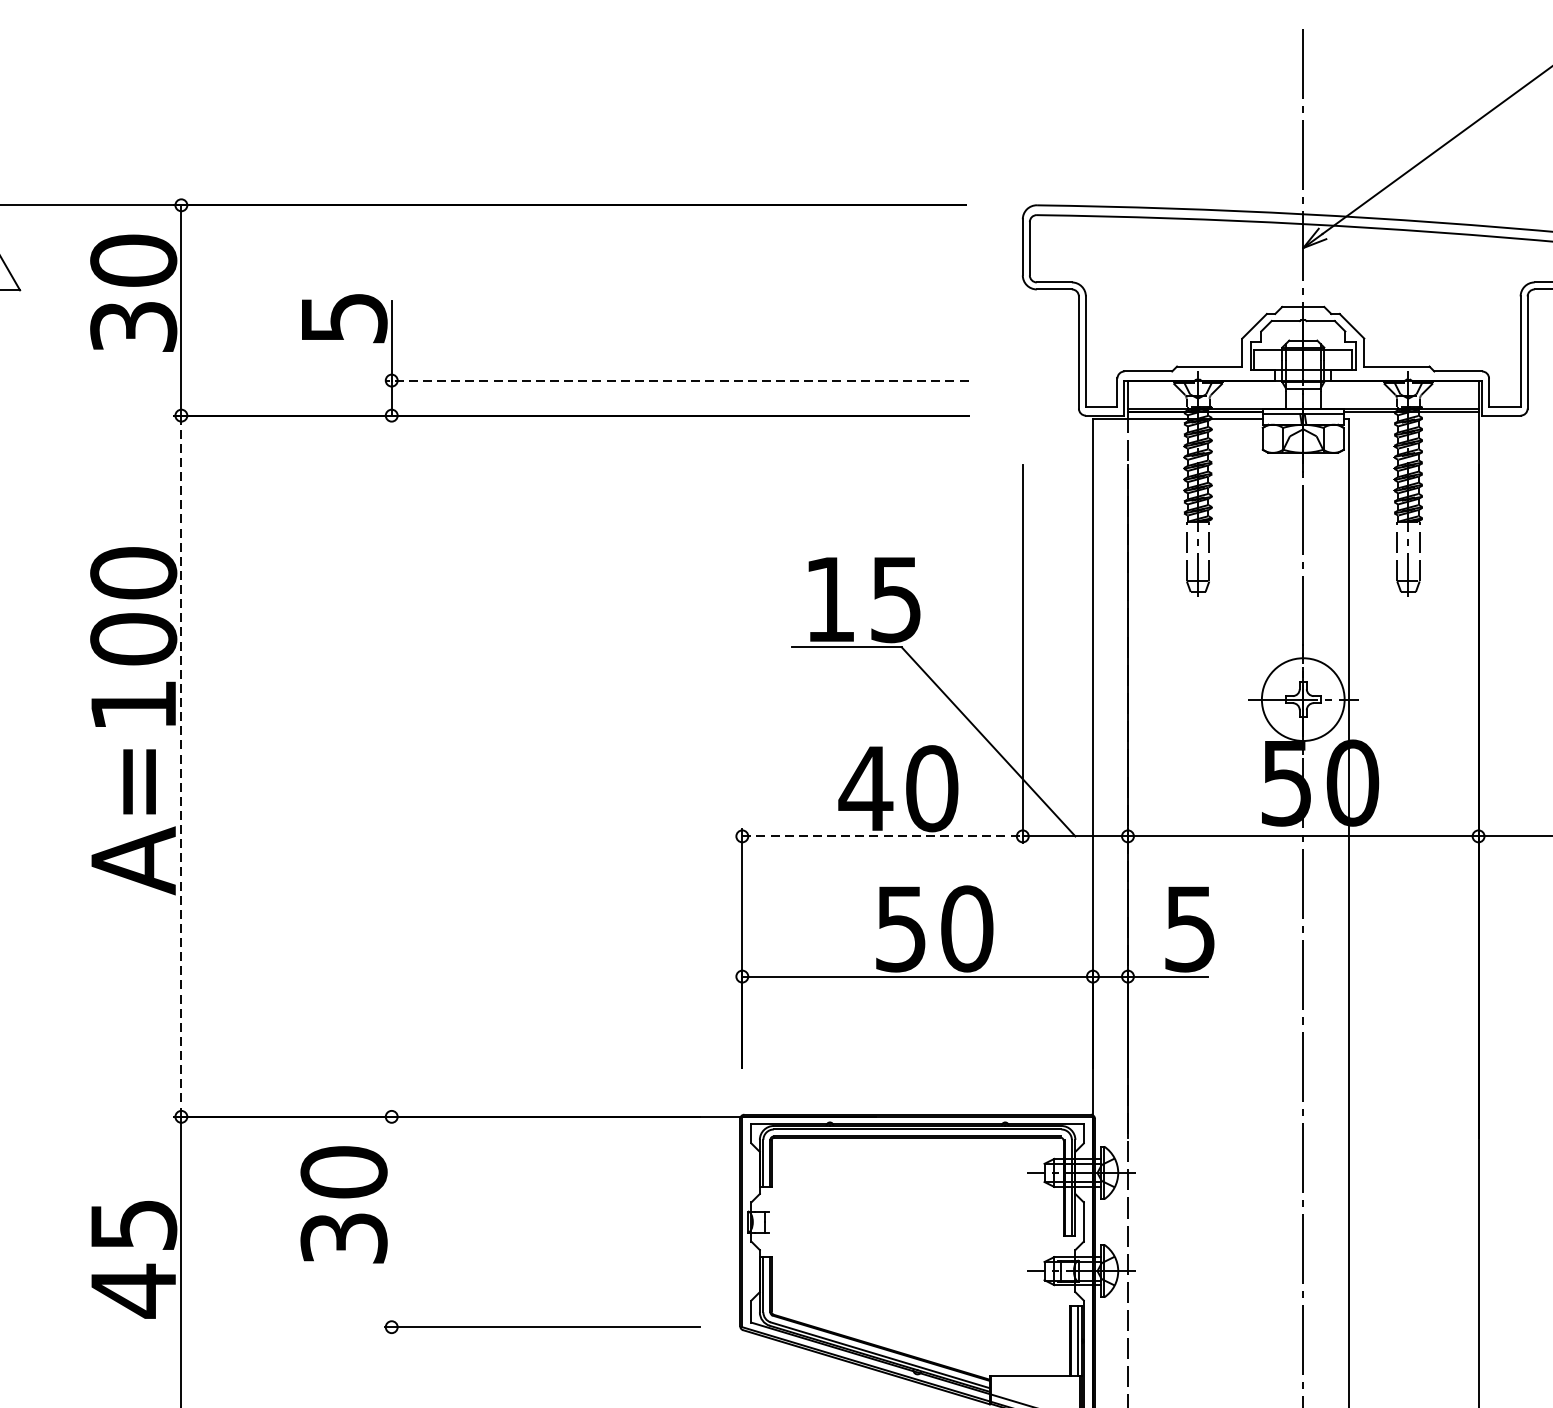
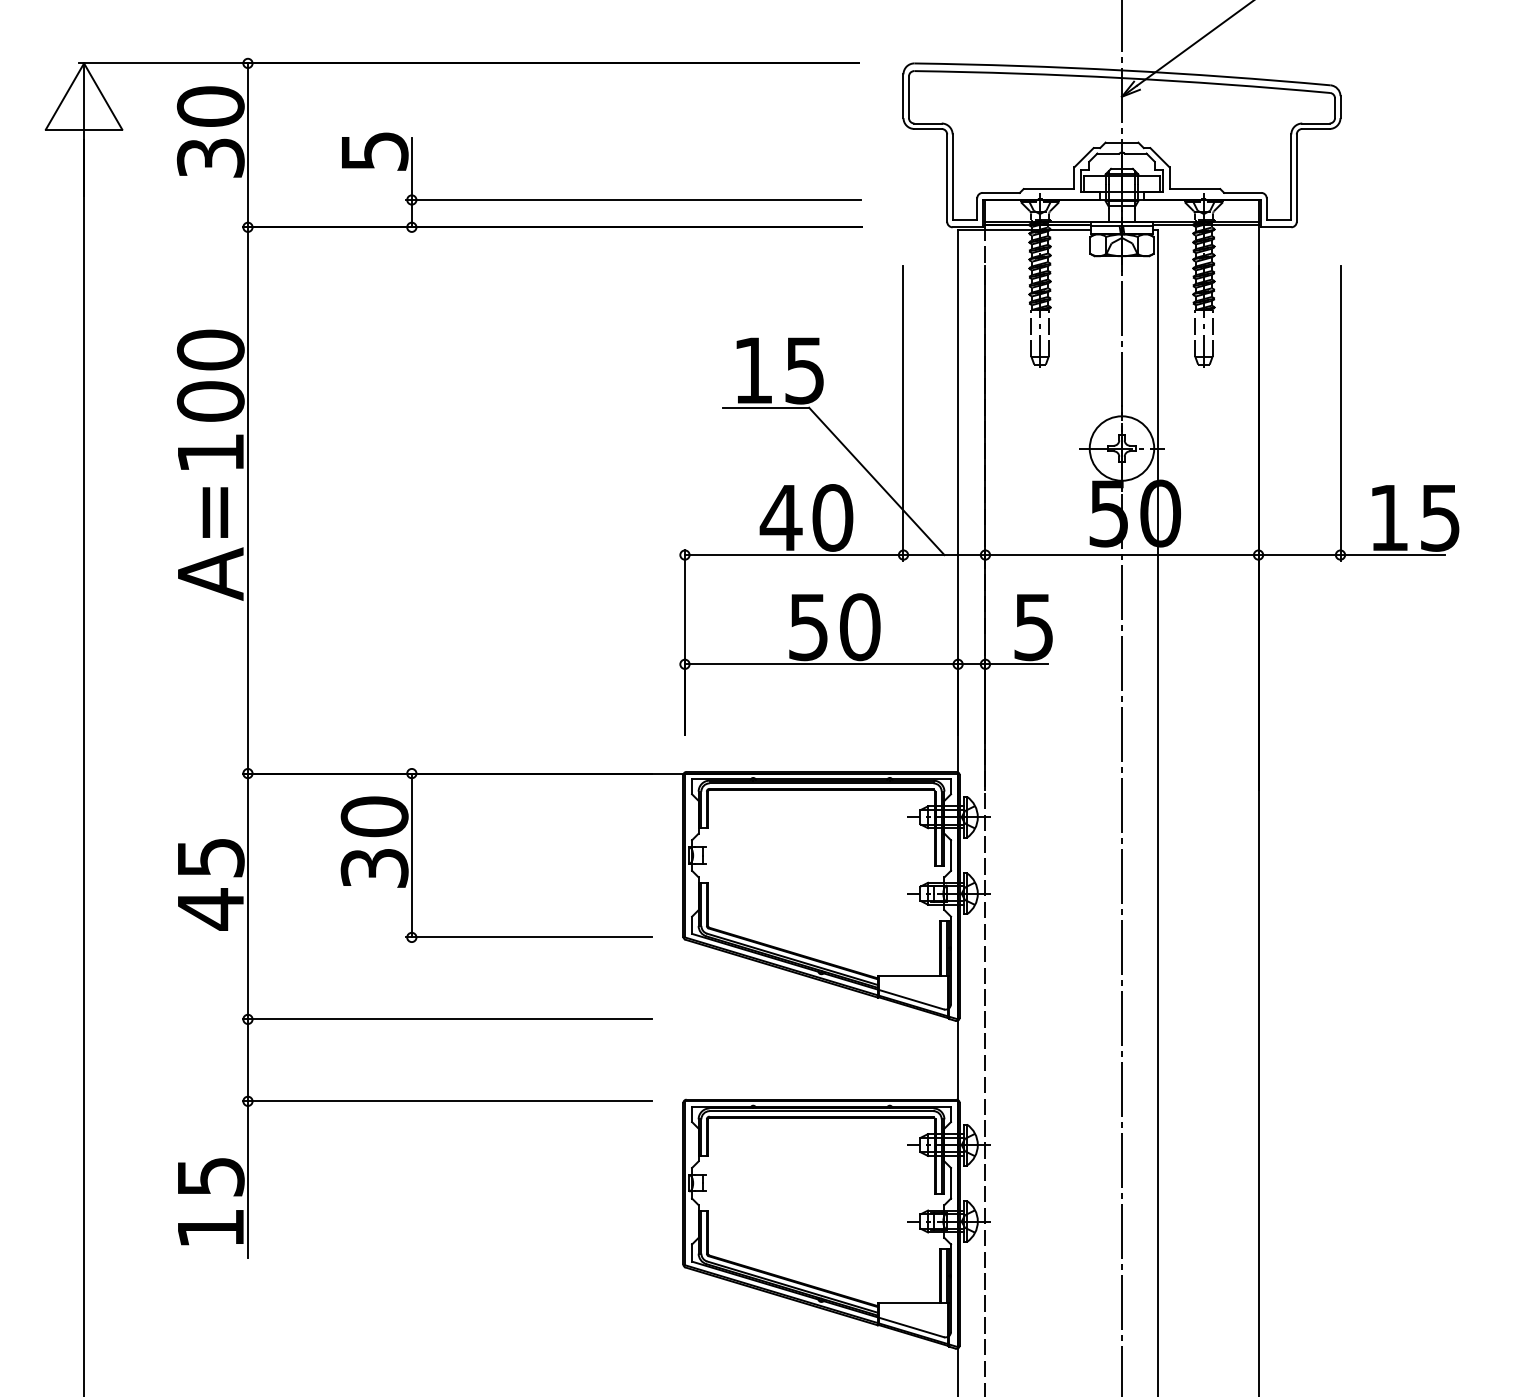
line: (676, 381) -> (633, 200), dashed -> solid
line: (180, 766) -> (247, 500), dashed -> solid
line: (882, 836) -> (794, 555), dashed -> solid
line: (391, 1221) -> (411, 855), added

